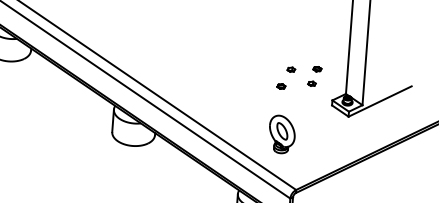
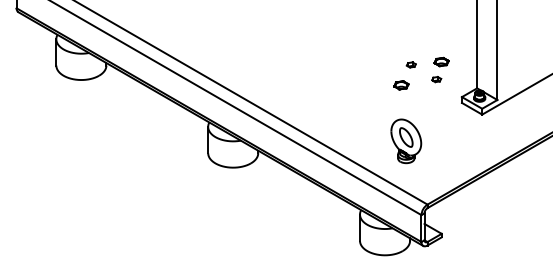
part: (317, 68) -> (441, 61), size x1.6
part: (280, 86) -> (400, 85), size x1.6

